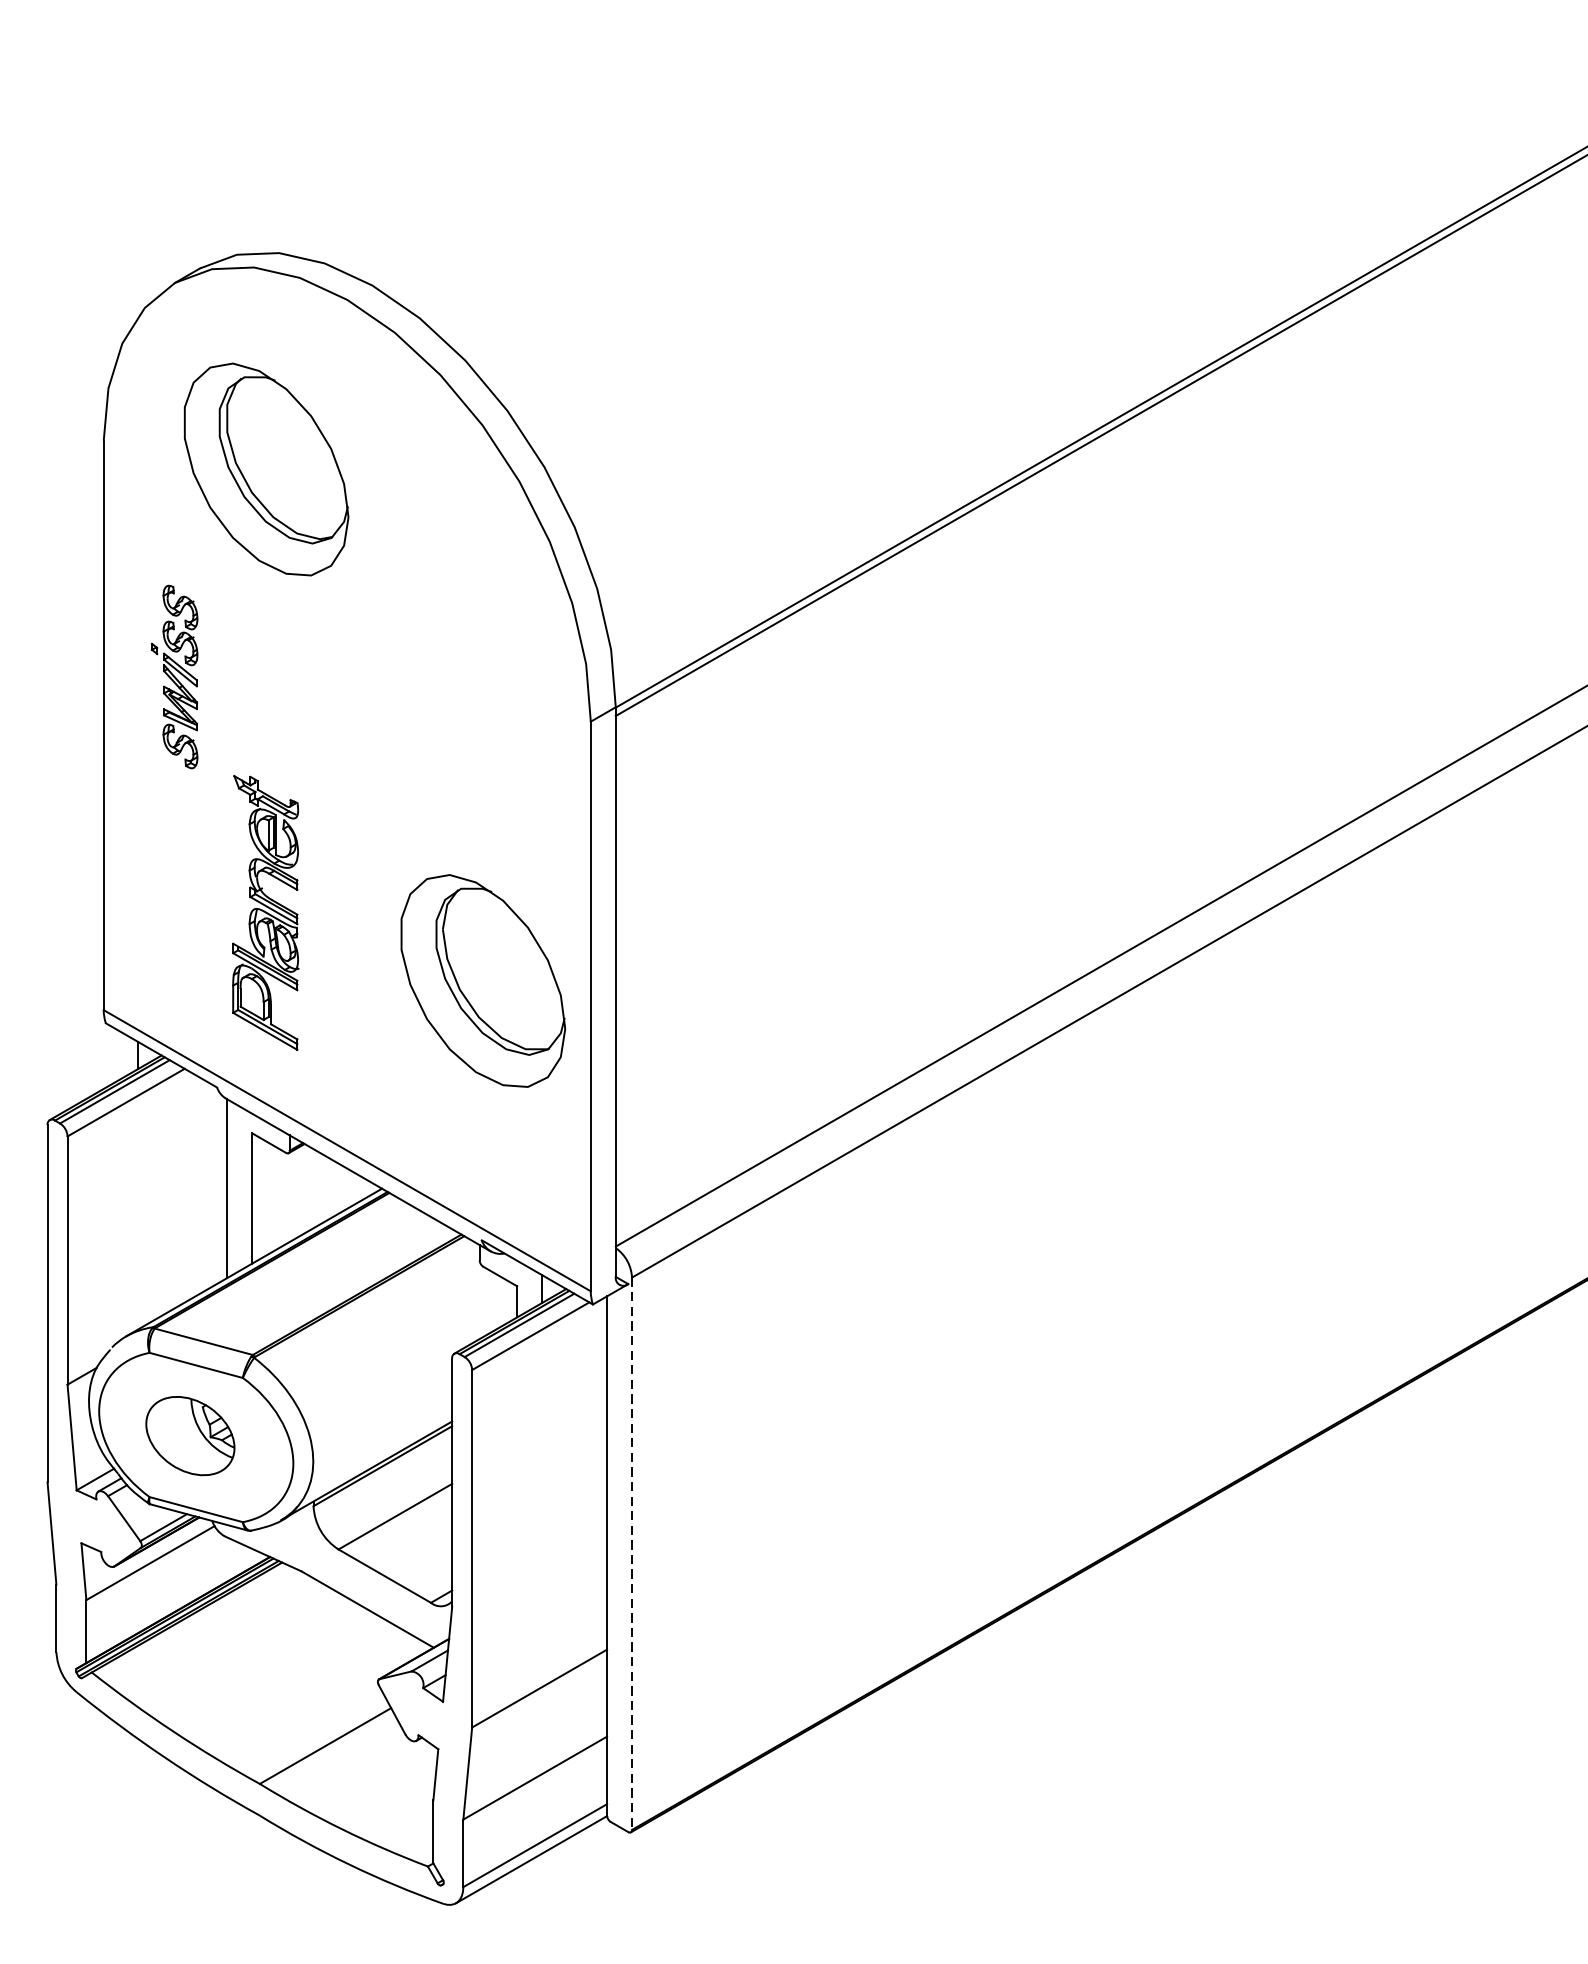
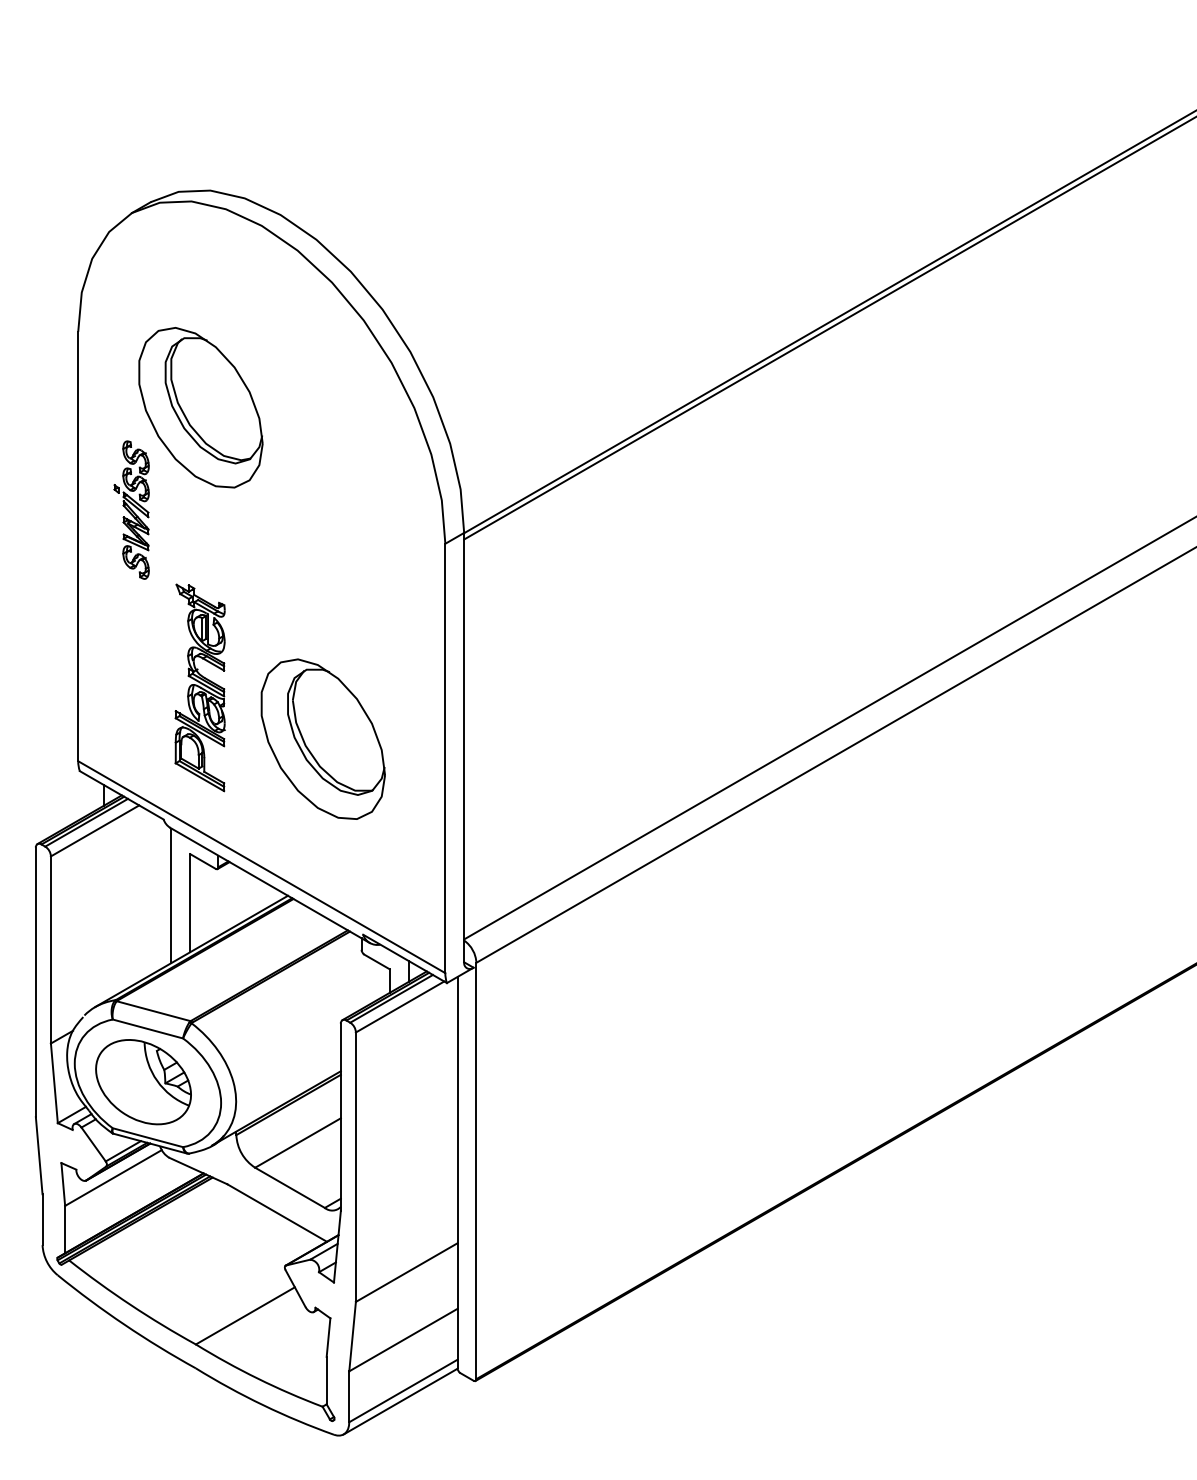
part: (265, 469) -> (200, 407), moved
part: (482, 980) -> (322, 738), moved
part: (190, 1436) -> (143, 1082), size x1.43
line: (632, 1554) -> (476, 1171), dashed -> solid

